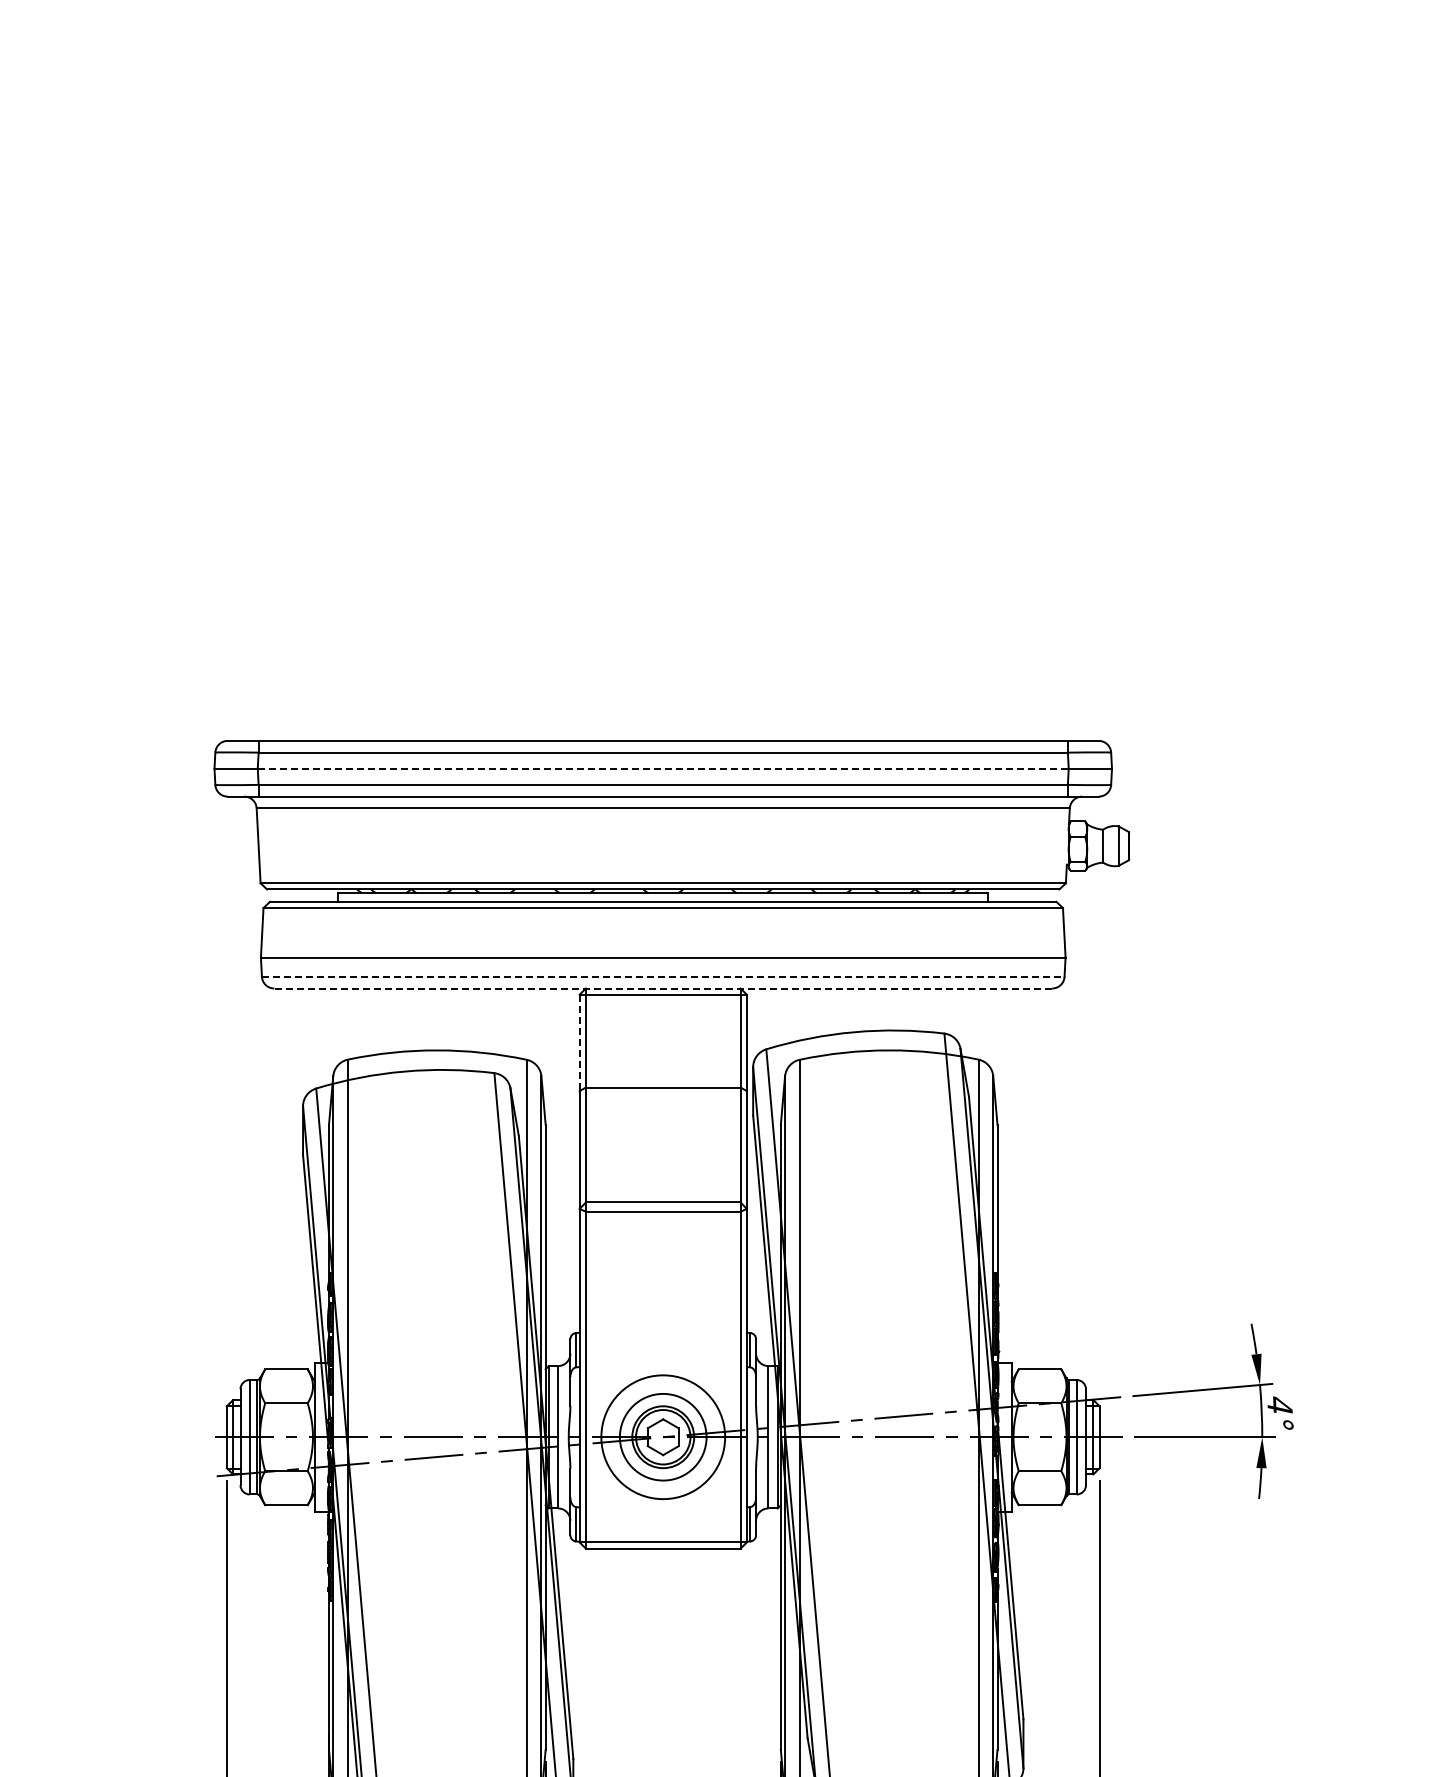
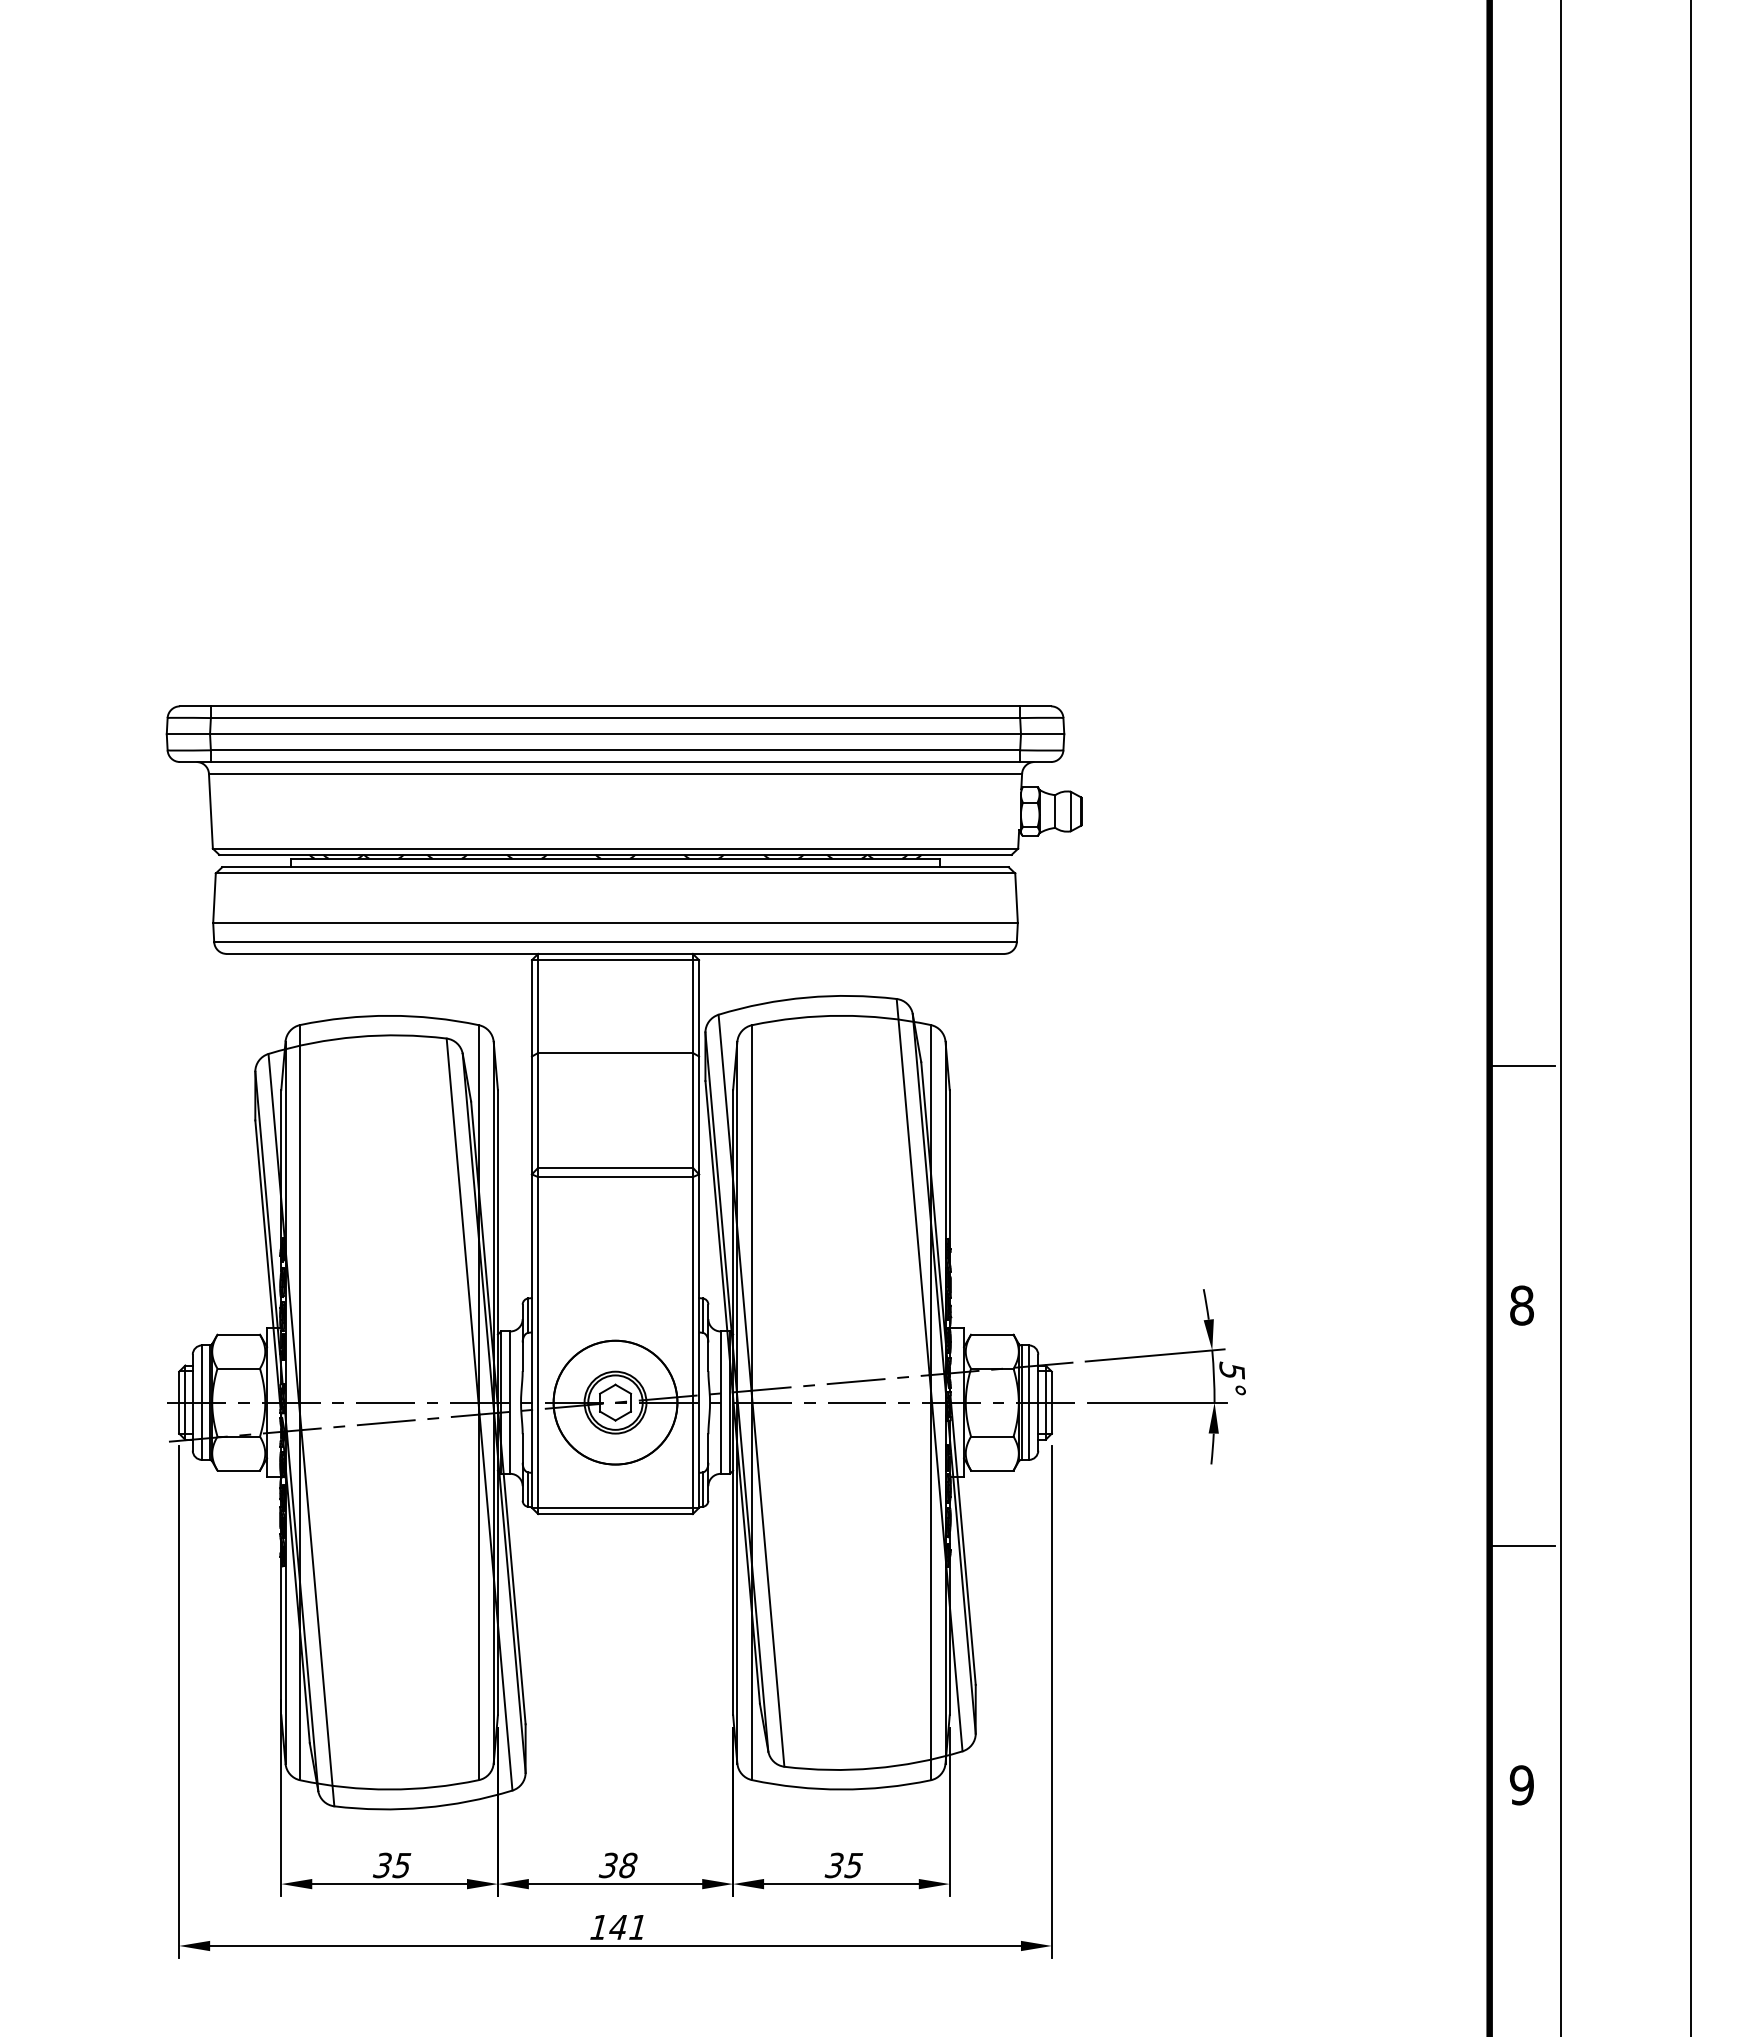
line: (664, 769) -> (616, 734), dashed -> solid
line: (664, 977) -> (616, 942), dashed -> solid
line: (663, 988) -> (615, 953), dashed -> solid
line: (579, 1043) -> (531, 1008), dashed -> solid
text: (1279, 1405) -> (1231, 1370), 4° -> 5°
circle: (663, 1437) -> (615, 1402), size x1.43

